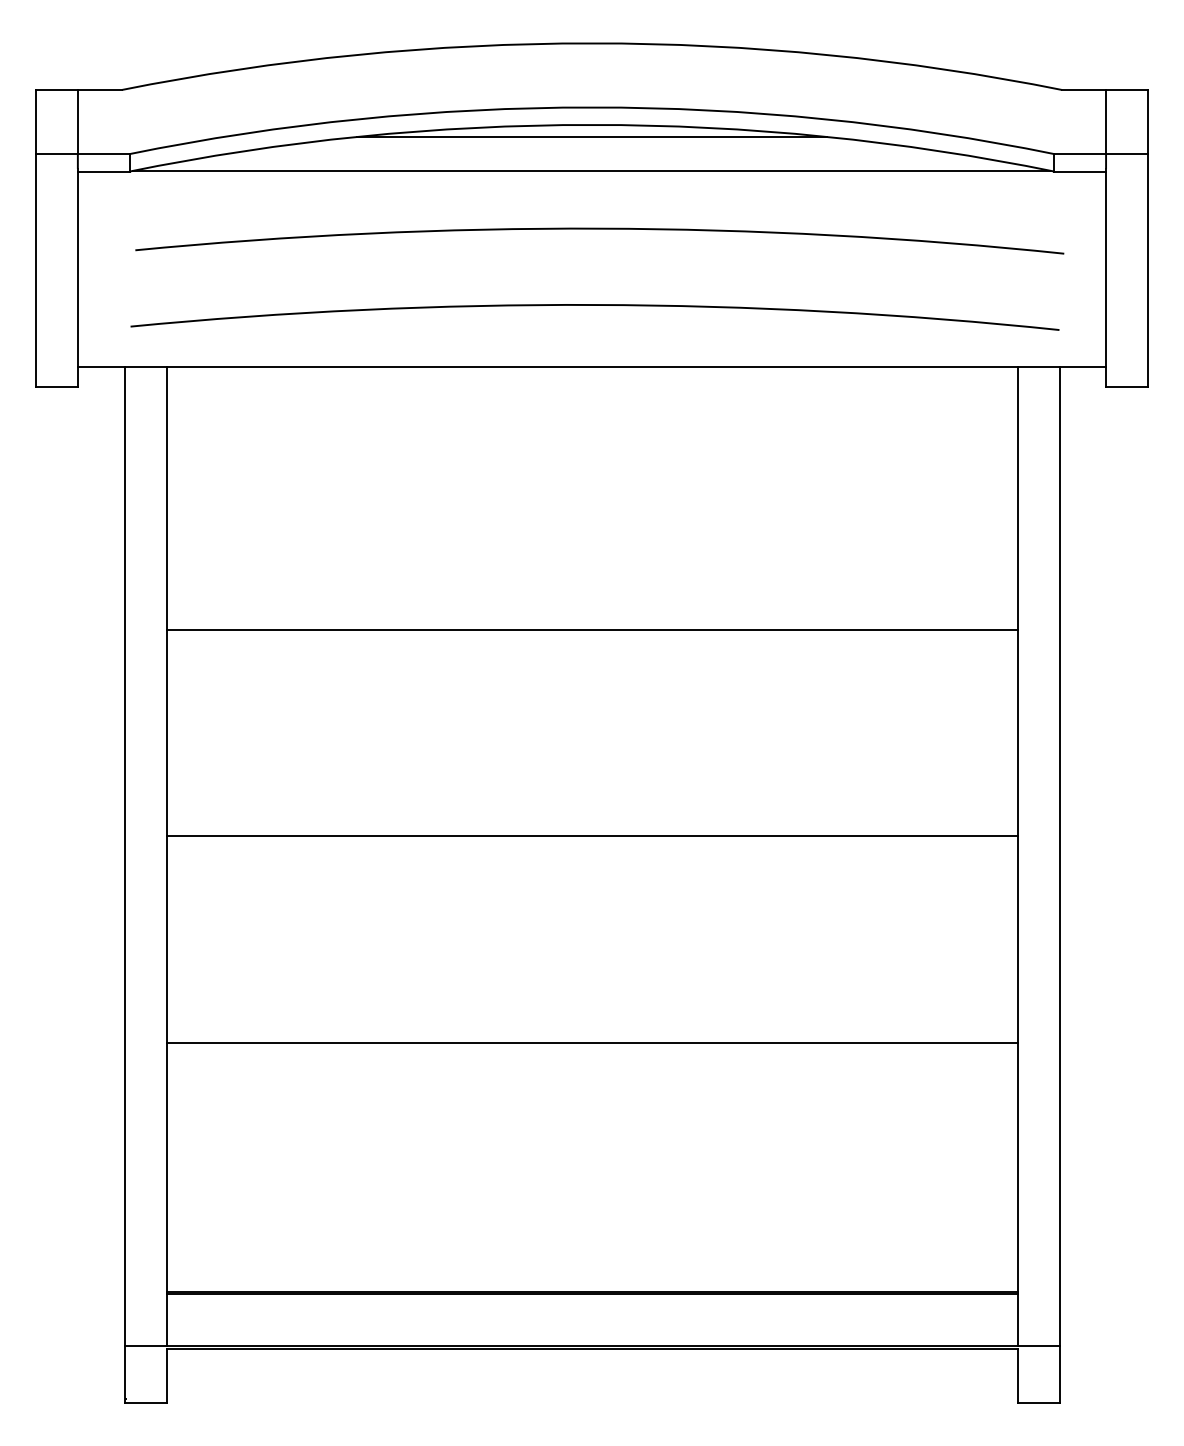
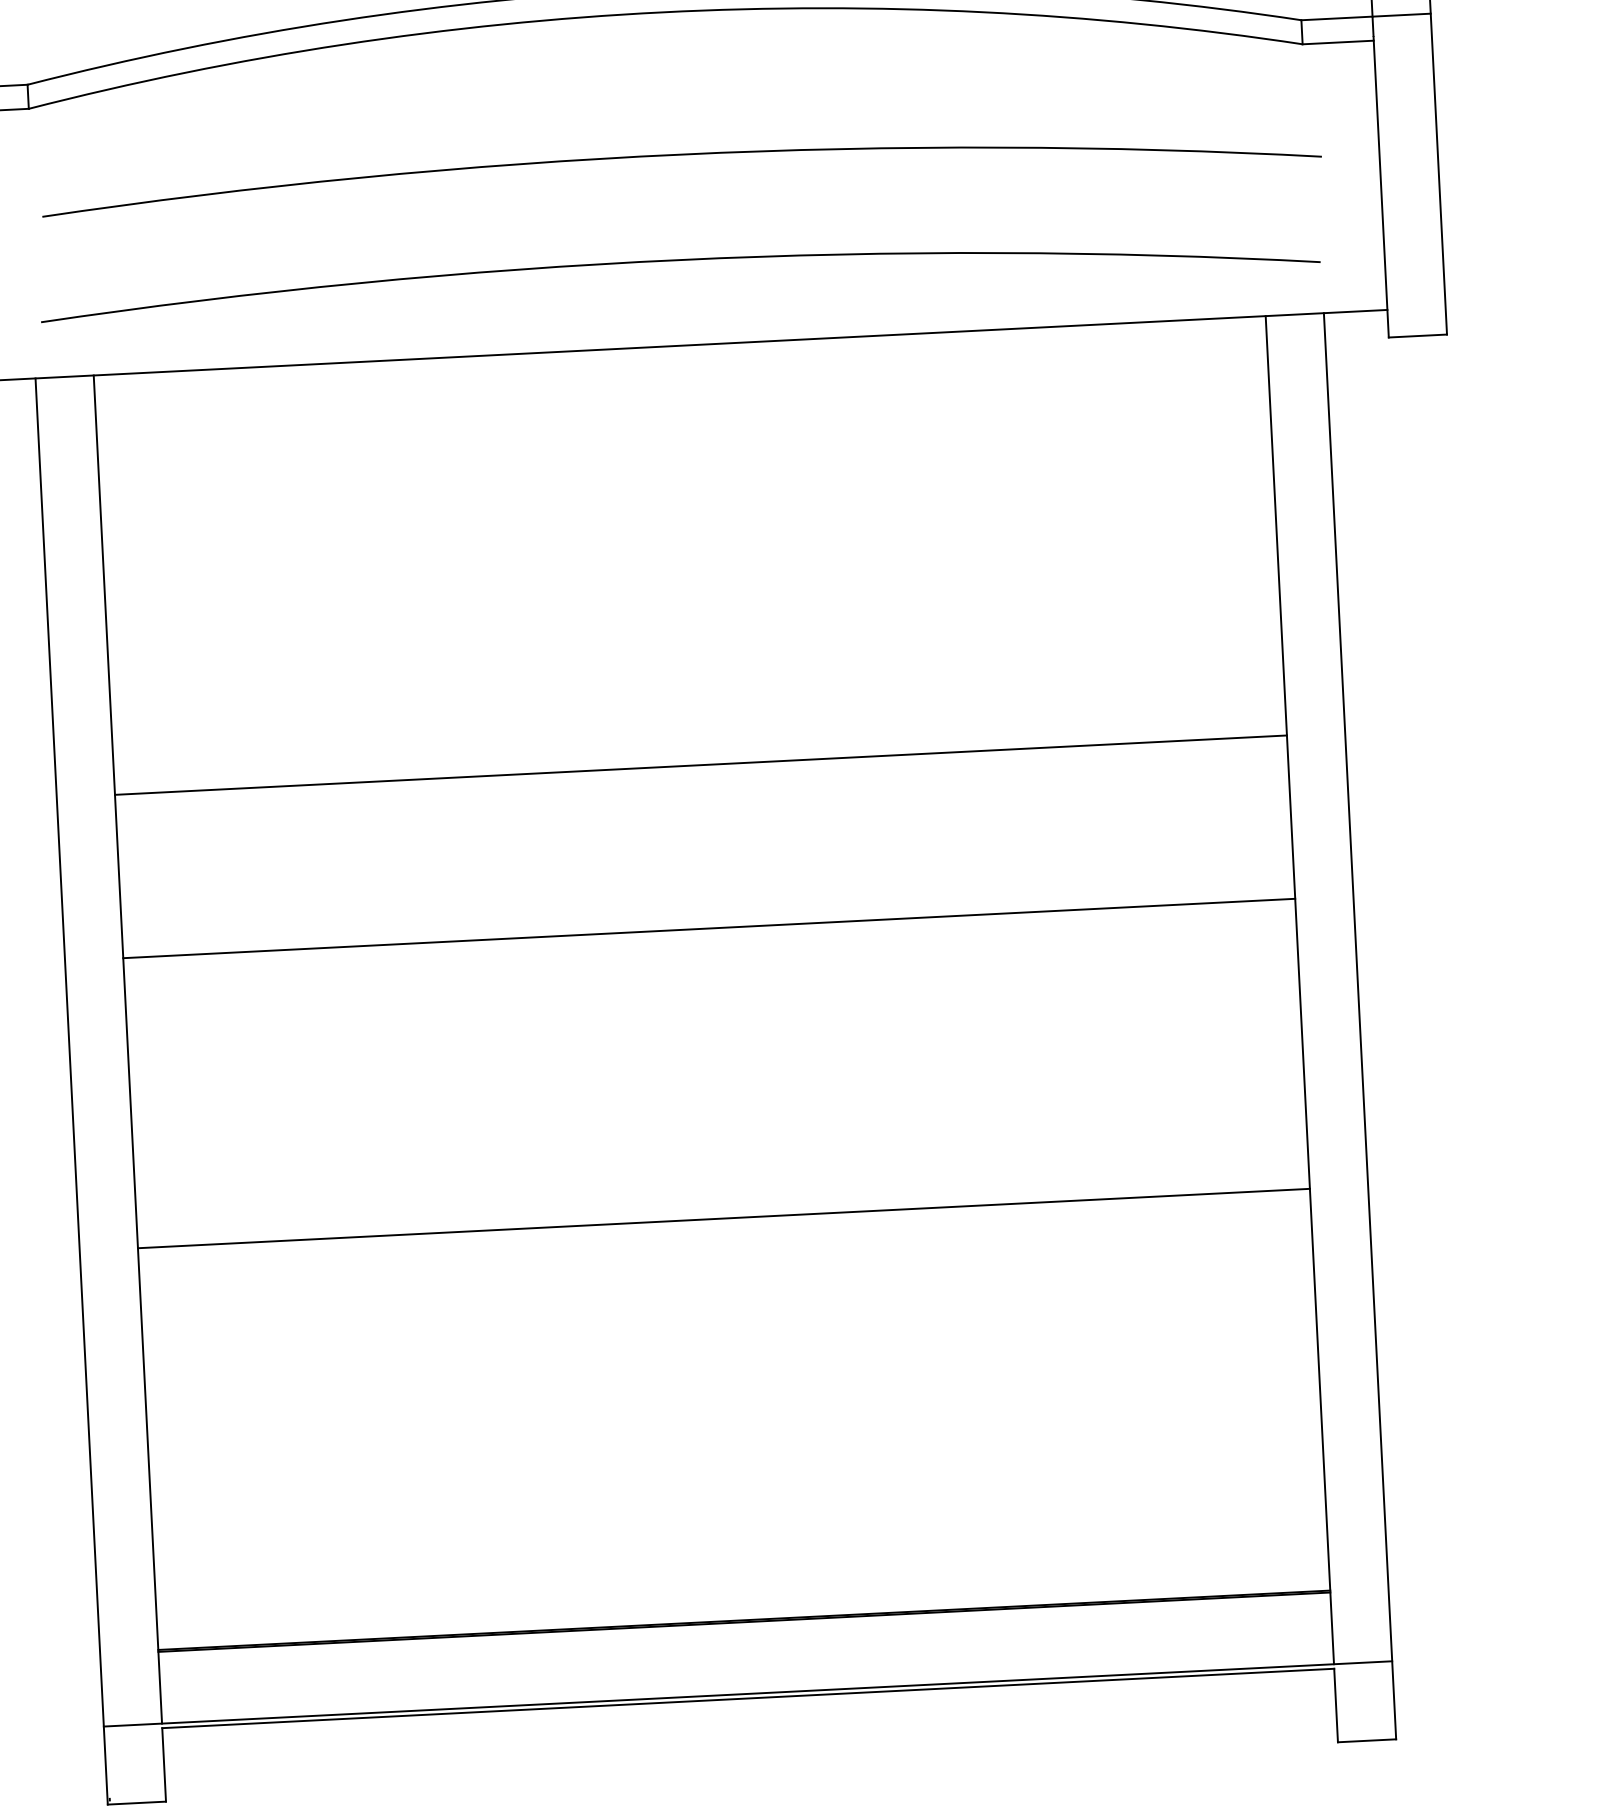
line: (591, 136) -> (662, 28), removed
line: (591, 170) -> (664, 75), removed
line: (591, 629) -> (699, 765), moved
line: (591, 836) -> (708, 928), moved
line: (591, 1042) -> (722, 1218), moved

